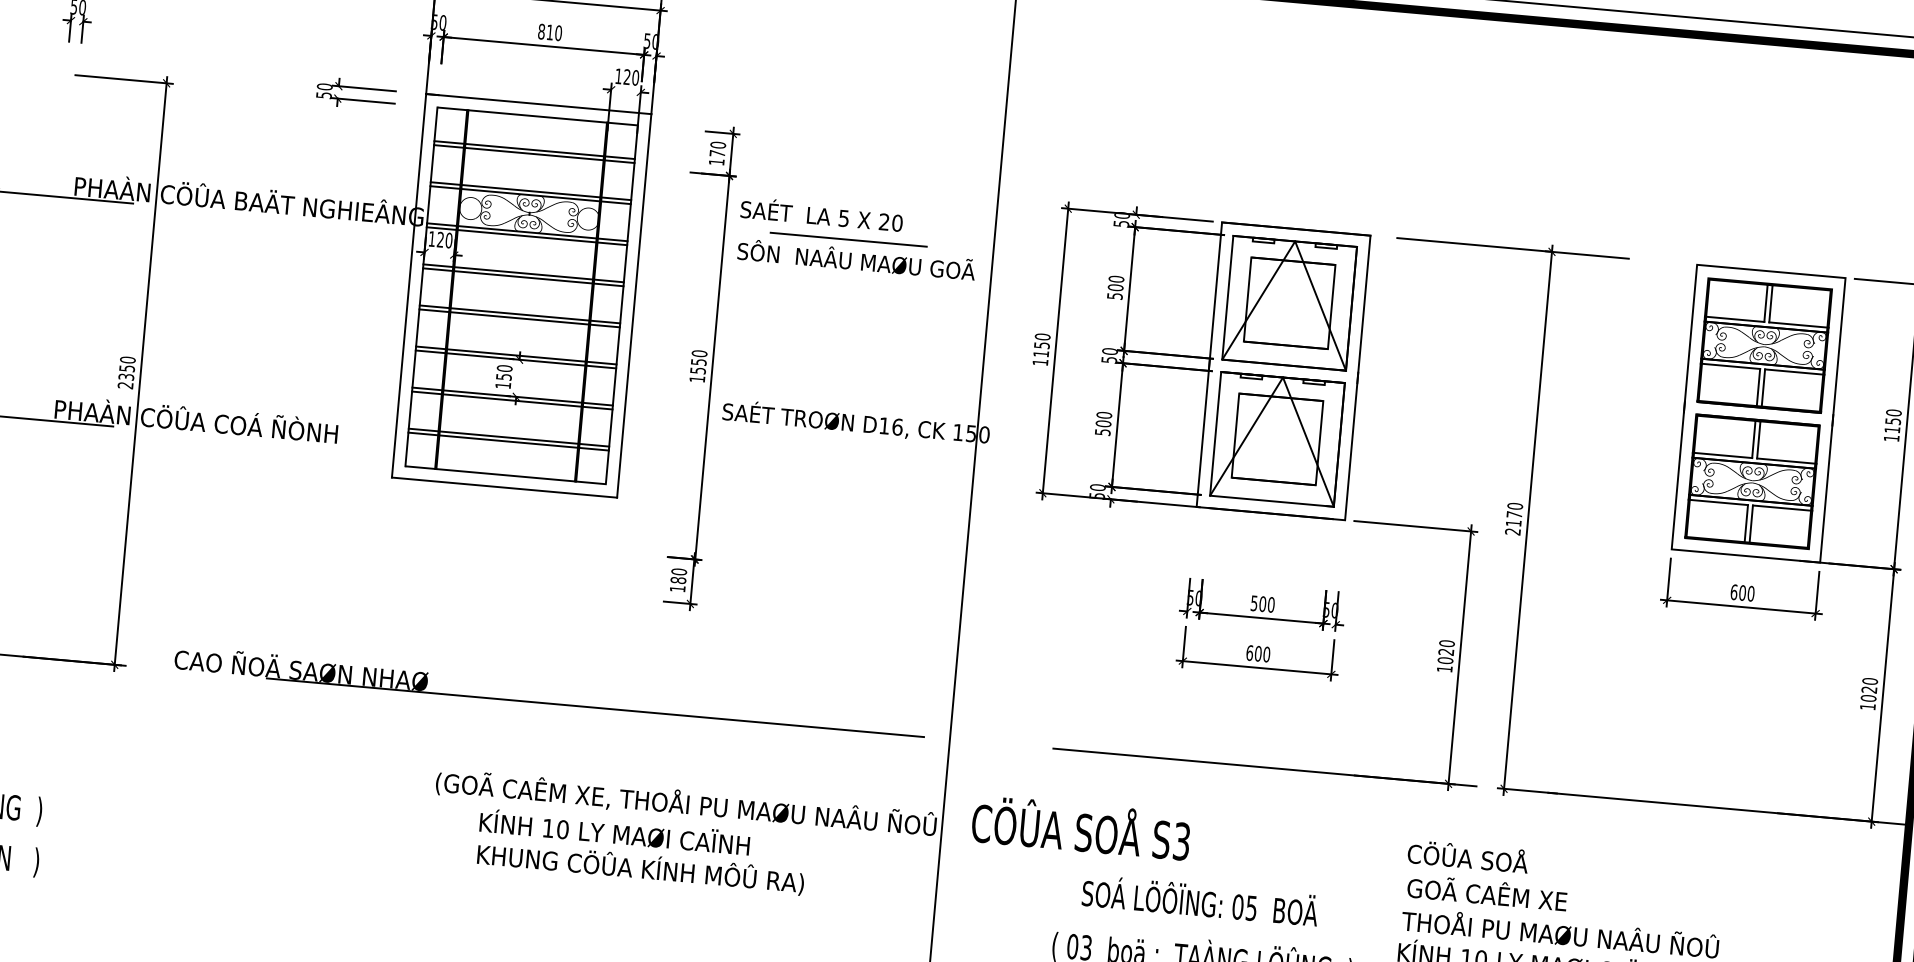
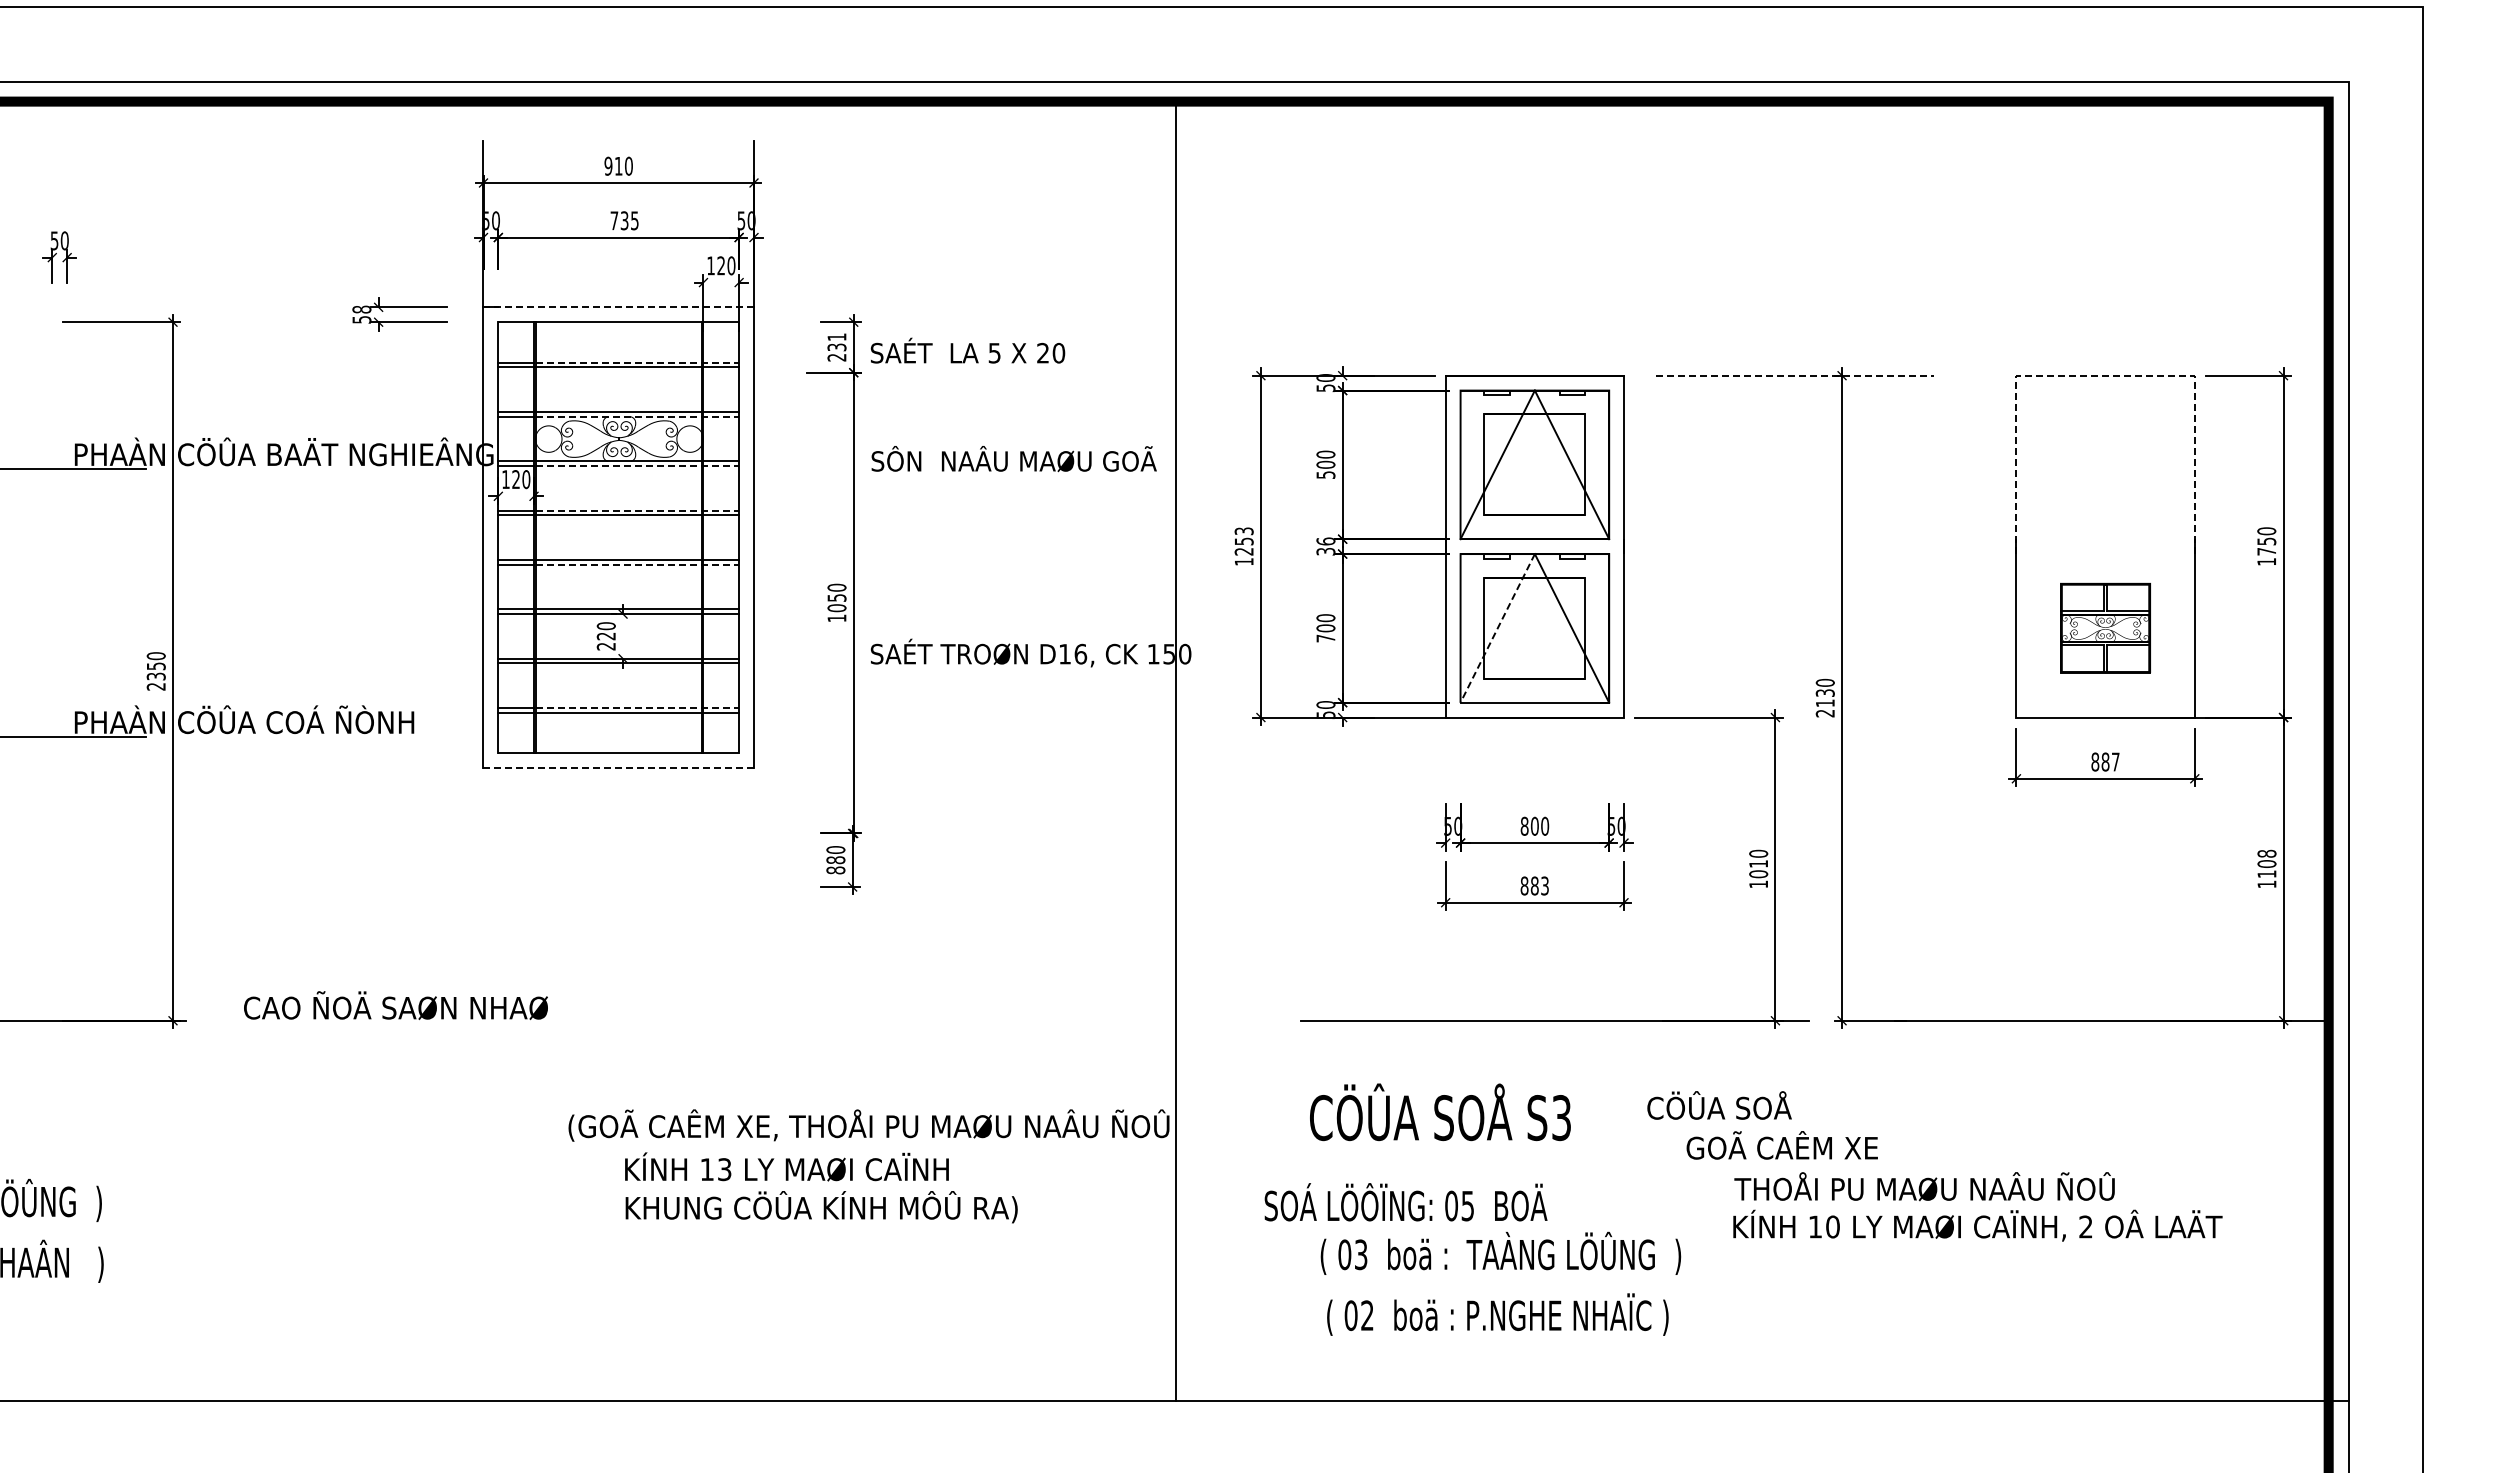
text: (550, 32) -> (624, 220), 810 -> 735
text: (324, 86) -> (361, 309), 50 -> 58
line: (539, 104) -> (619, 307), solid -> dashed
line: (550, 151) -> (637, 362), solid -> dashed
text: (717, 153) -> (836, 347), 170 -> 231
line: (546, 196) -> (637, 416), solid -> dashed
text: (821, 214) -> (967, 350), moved
line: (542, 237) -> (637, 466), solid -> dashed
line: (848, 240) -> (1002, 436), removed
line: (1513, 248) -> (1795, 375), solid -> dashed
line: (1772, 271) -> (2106, 375), solid -> dashed
line: (539, 274) -> (637, 510), solid -> dashed
line: (535, 319) -> (637, 564), solid -> dashed
text: (1041, 345) -> (1243, 541), 1150 -> 1253
part: (1764, 345) -> (2105, 464), removed
text: (1109, 355) -> (1325, 546), 50 -> 36
text: (697, 370) -> (836, 608), 1550 -> 1050
text: (502, 381) -> (605, 641), 150 -> 220
text: (1892, 429) -> (2266, 551), 1150 -> 1750
text: (1102, 432) -> (1325, 638), 500 -> 700
line: (1246, 436) -> (1497, 628), solid -> dashed
line: (524, 439) -> (637, 708), solid -> dashed
part: (1752, 481) -> (2105, 628), size x0.6
line: (504, 487) -> (618, 768), solid -> dashed
text: (1513, 514) -> (1824, 692), 2170 -> 2130
text: (677, 588) -> (835, 870), 180 -> 880
text: (1742, 592) -> (2105, 761), 600 -> 887
text: (1254, 602) -> (1524, 825), 500 -> 800
text: (1446, 651) -> (1758, 863), 1020 -> 1010
text: (1258, 653) -> (1534, 885), 600 -> 883
text: (1869, 689) -> (2266, 863), 1020 -> 1108
line: (595, 707) -> (750, 1020), removed
text: (1081, 828) -> (1440, 1112), moved
text: (562, 829) -> (724, 1169), 10 -> 13
text: (1468, 856) -> (1719, 1105), moved
text: (1486, 892) -> (1781, 1145), moved
text: (1199, 900) -> (1405, 1202), moved

